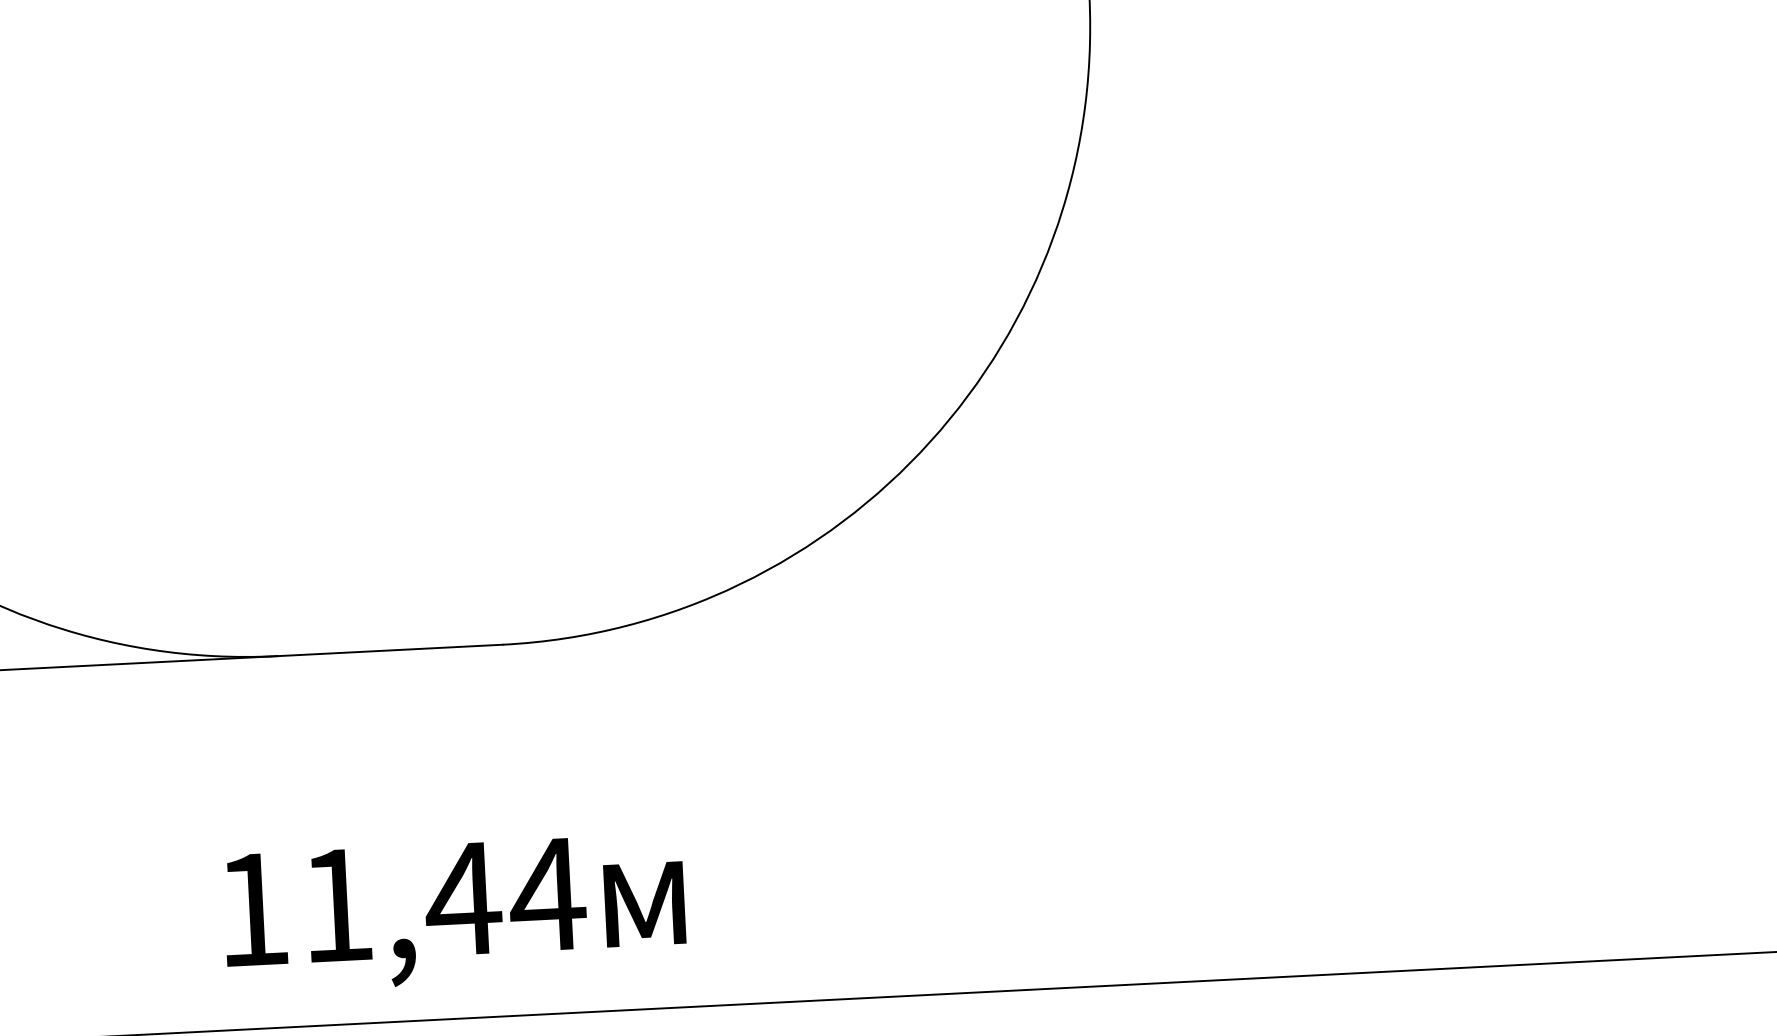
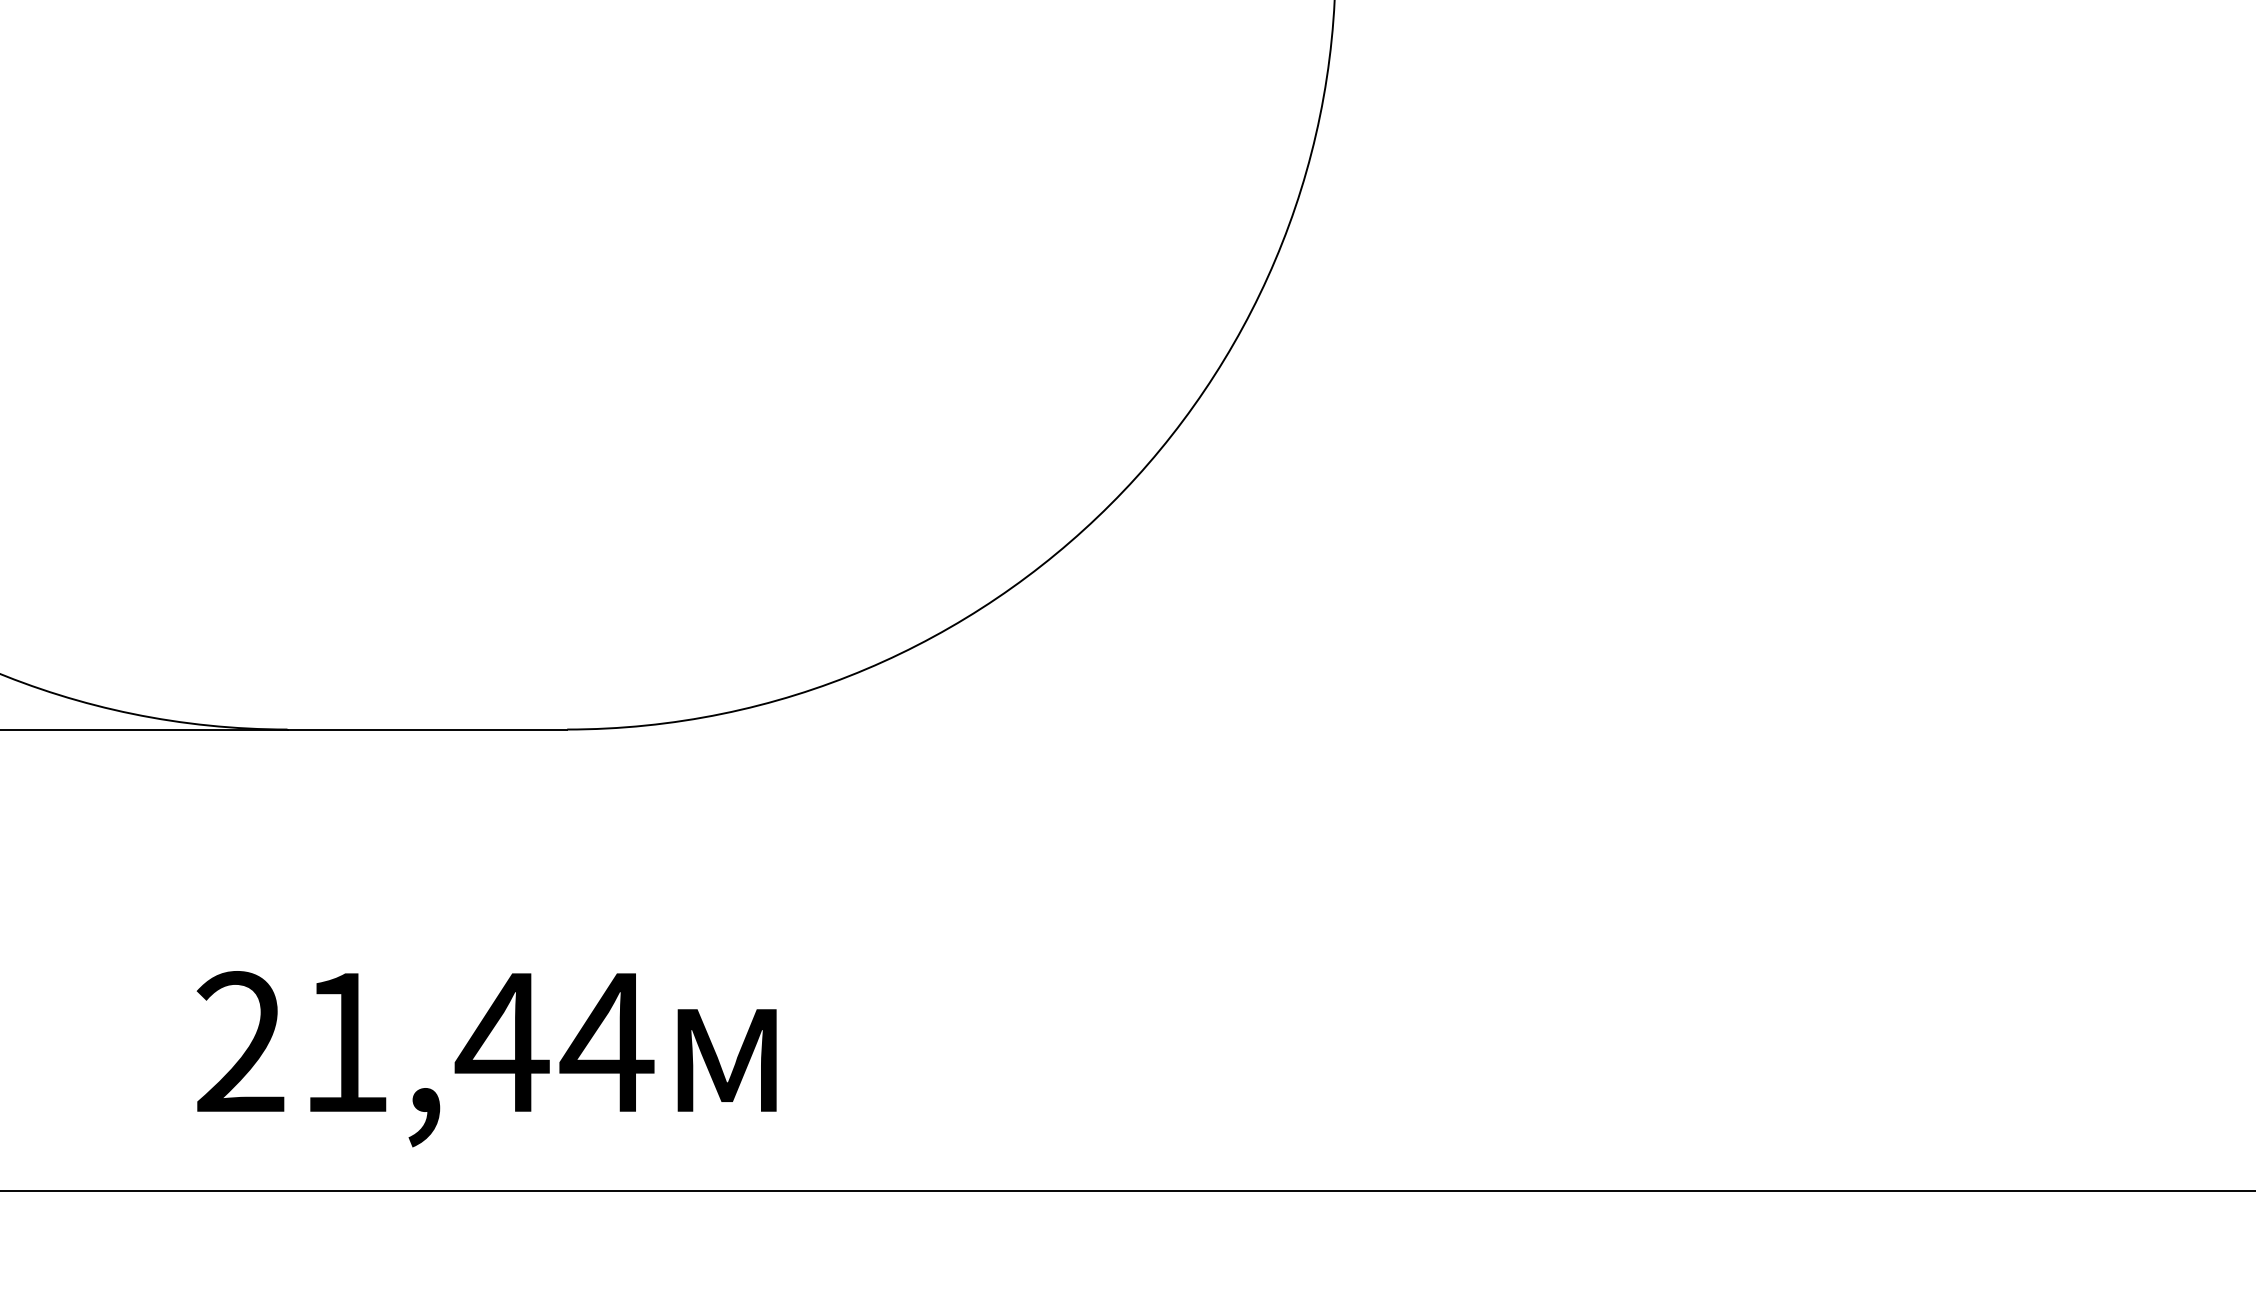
text: (252, 908) -> (240, 1041), 11,44 -> 21,44

